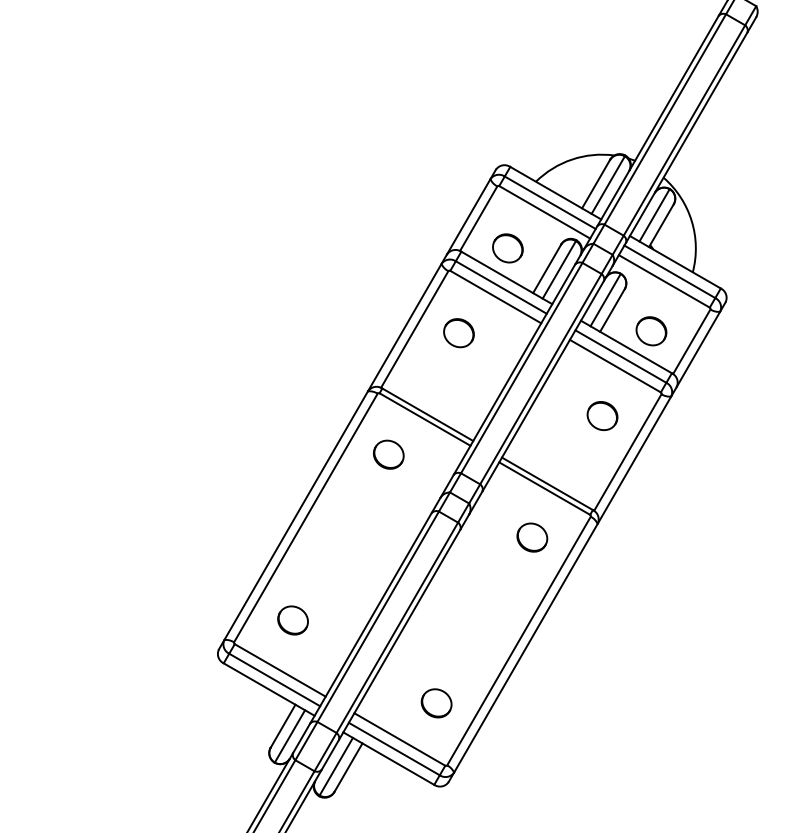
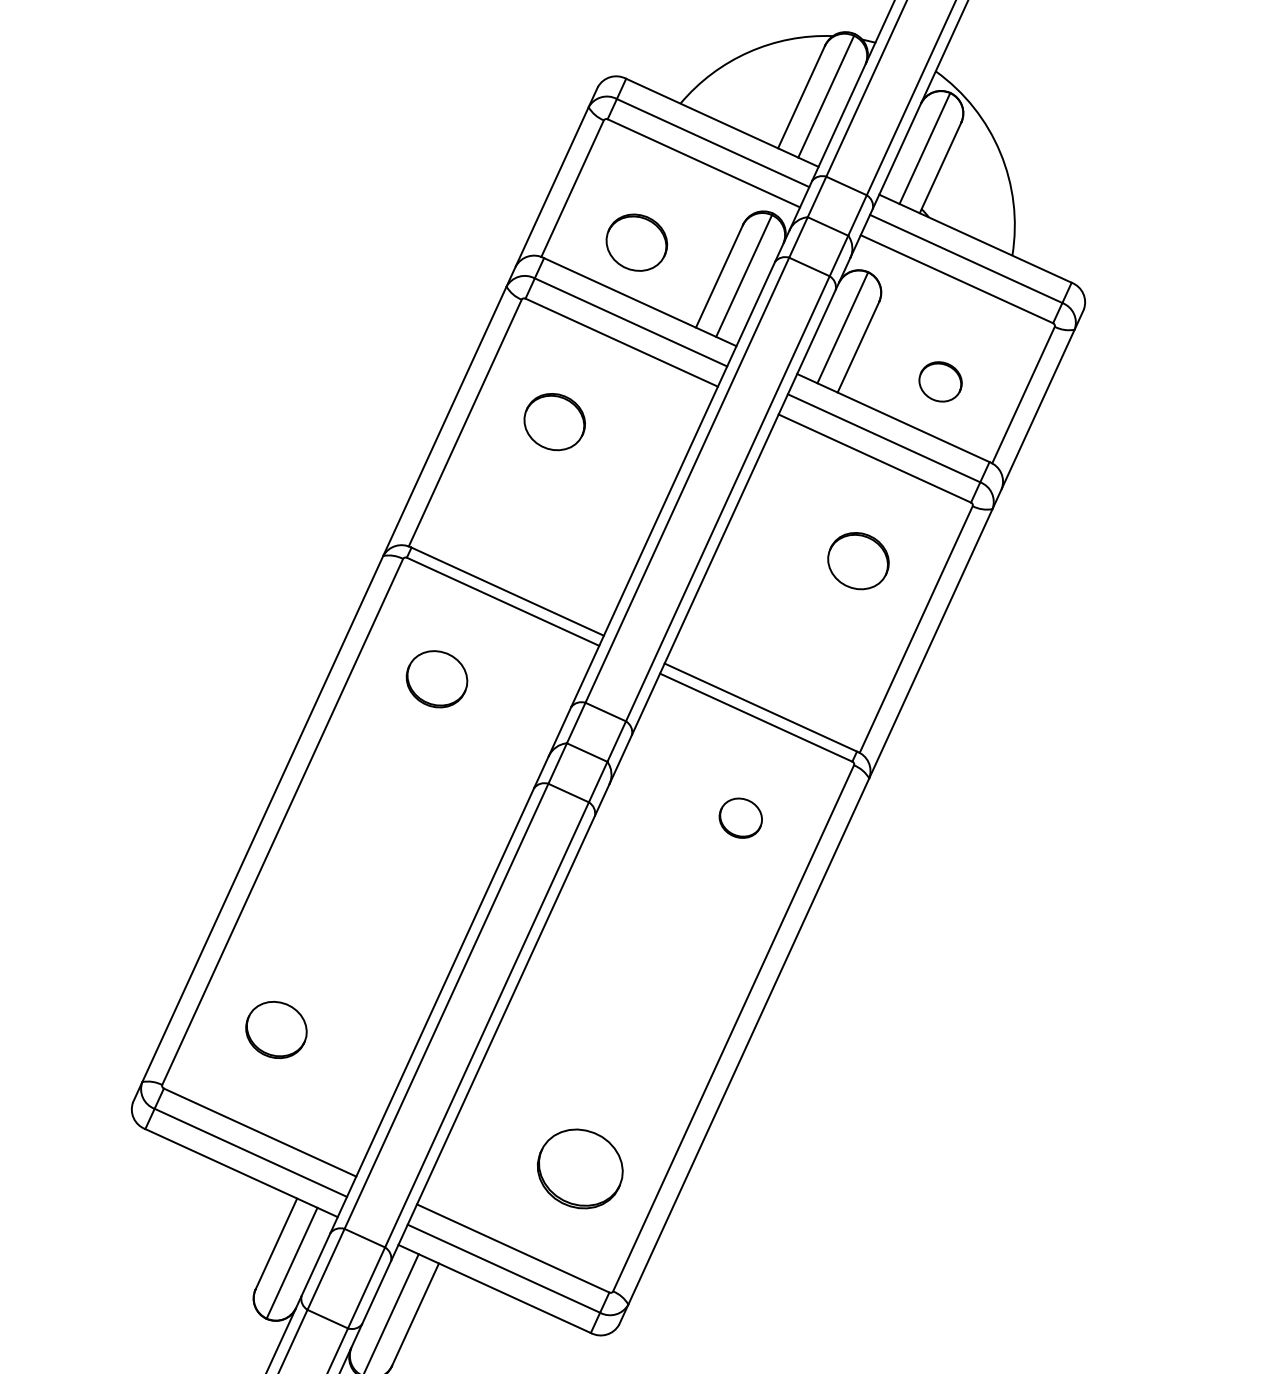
part: (651, 331) -> (940, 382), size x0.7
part: (532, 537) -> (741, 818), size x0.7
part: (436, 703) -> (579, 1169), size x1.4

